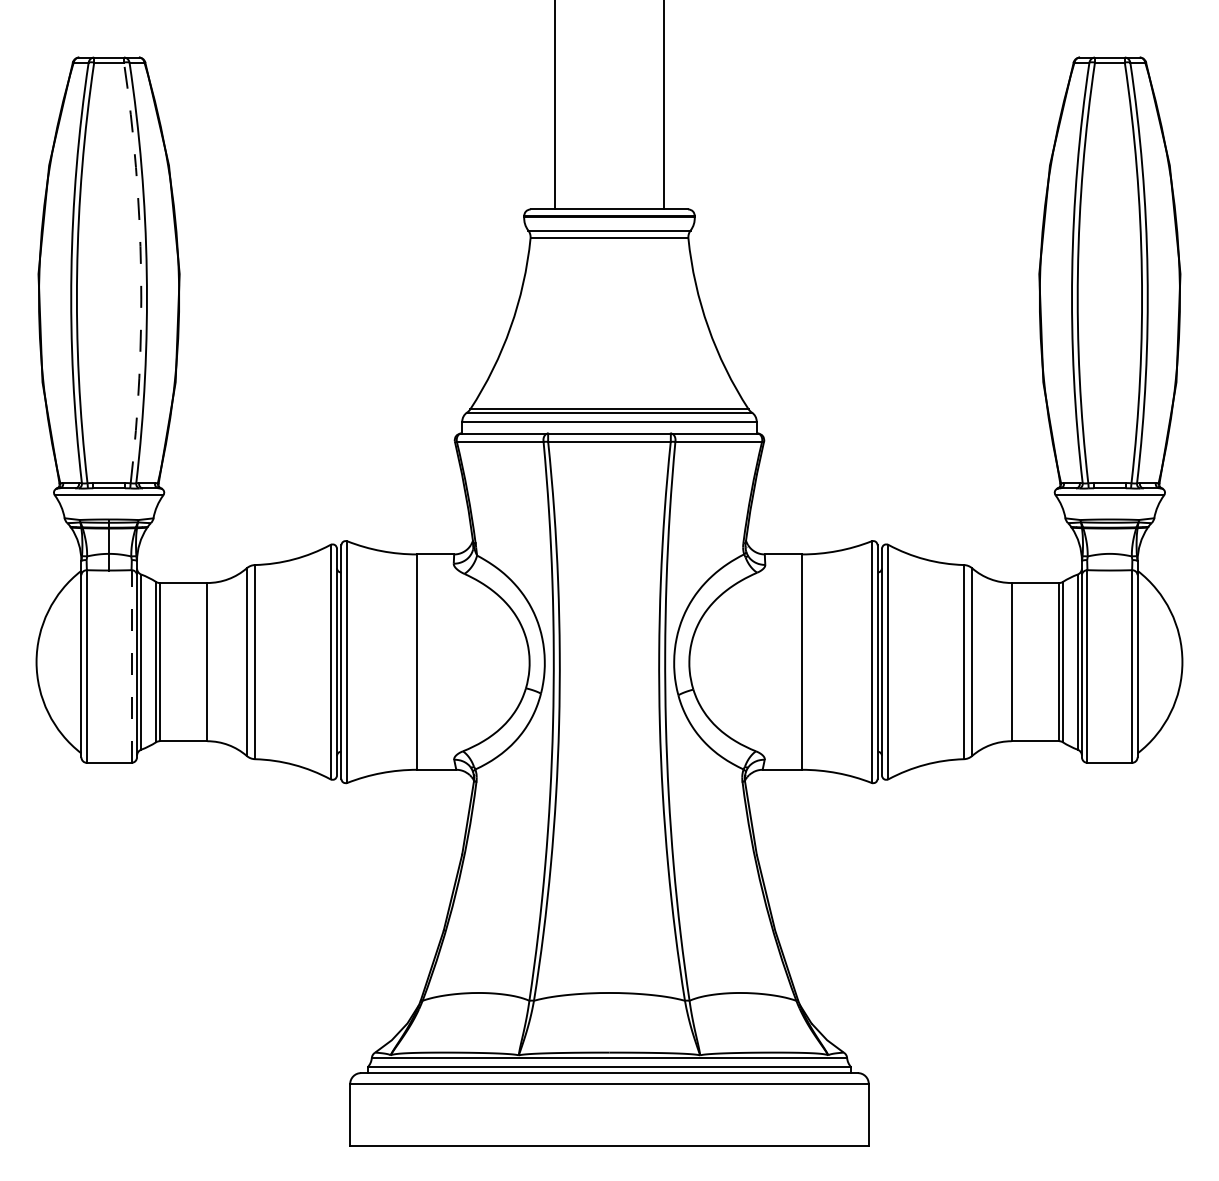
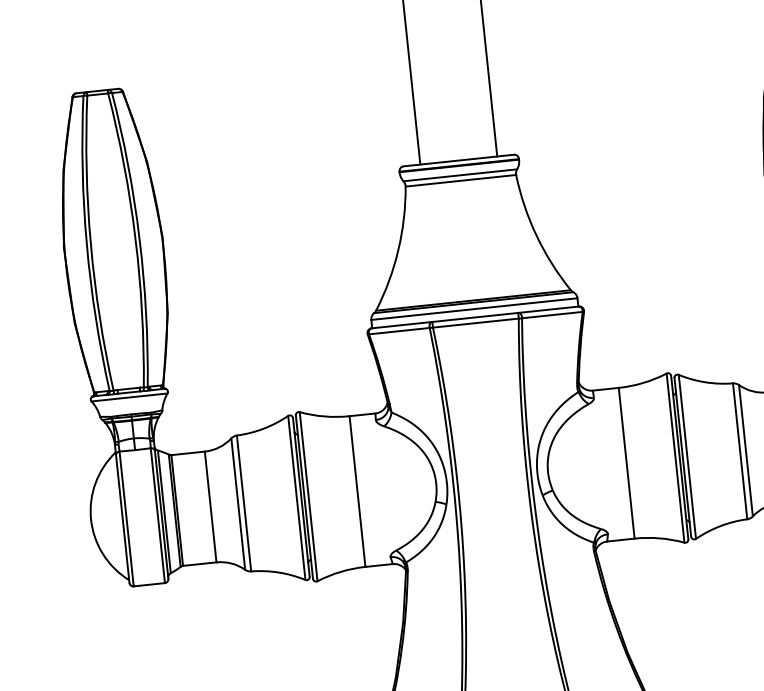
arc: (141, 272) -> (135, 239), dashed -> solid
line: (131, 666) -> (157, 515), dashed -> solid

